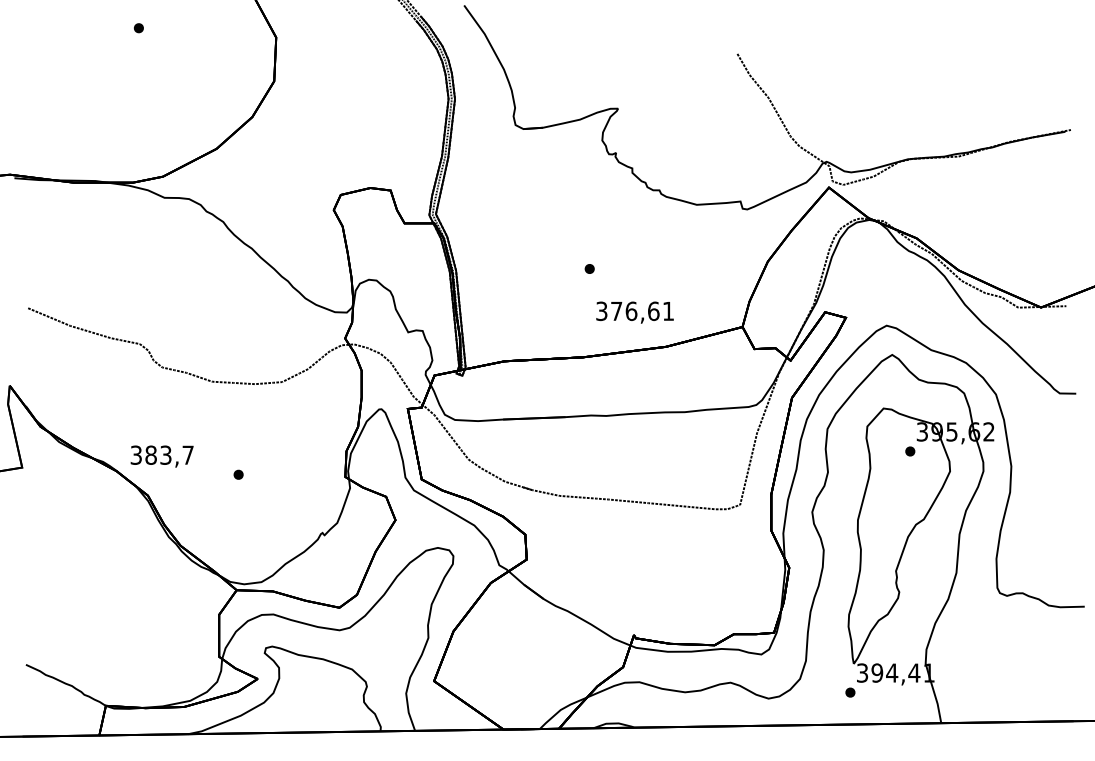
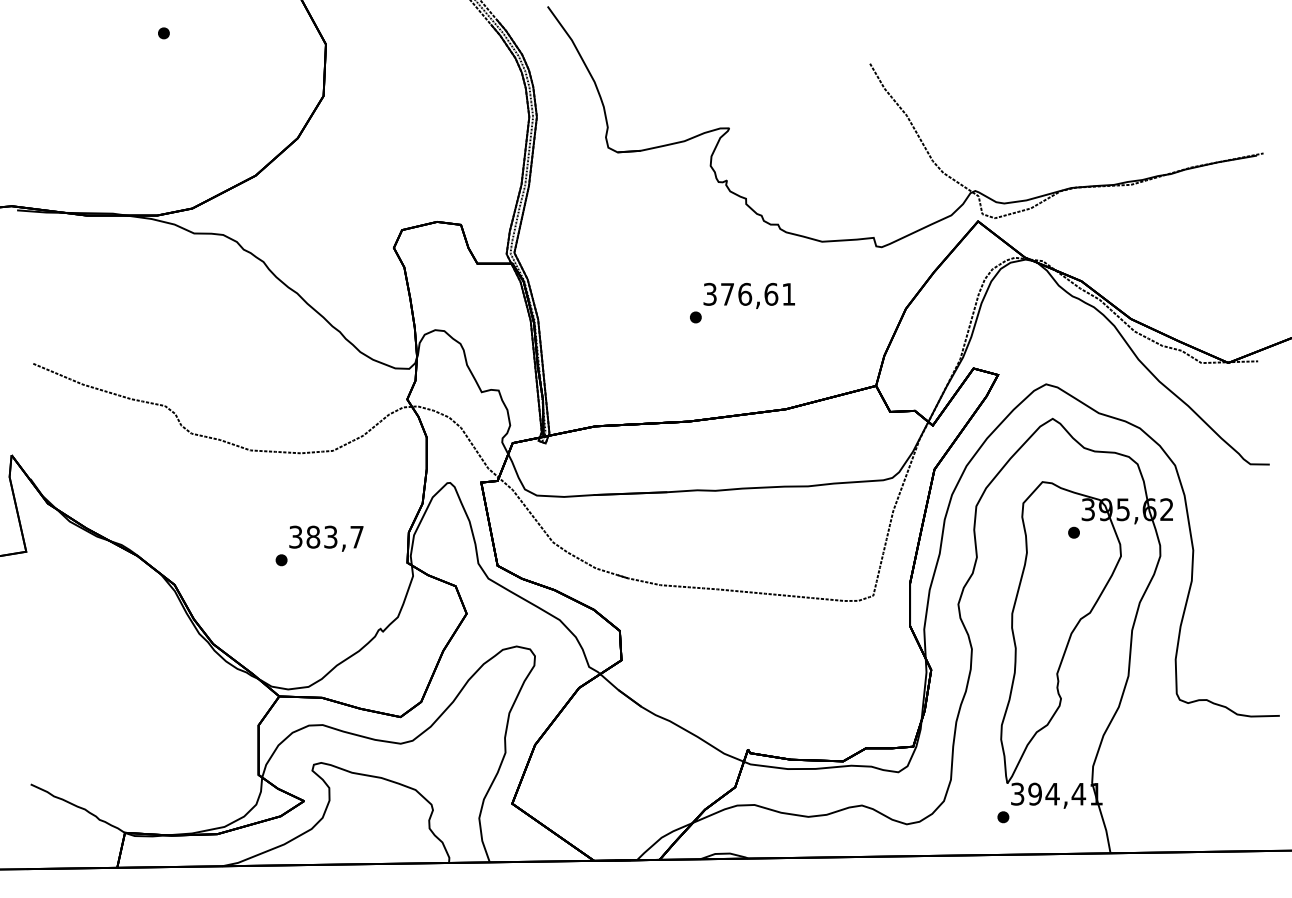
text: (634, 312) -> (748, 295), moved
text: (162, 456) -> (326, 538), moved

